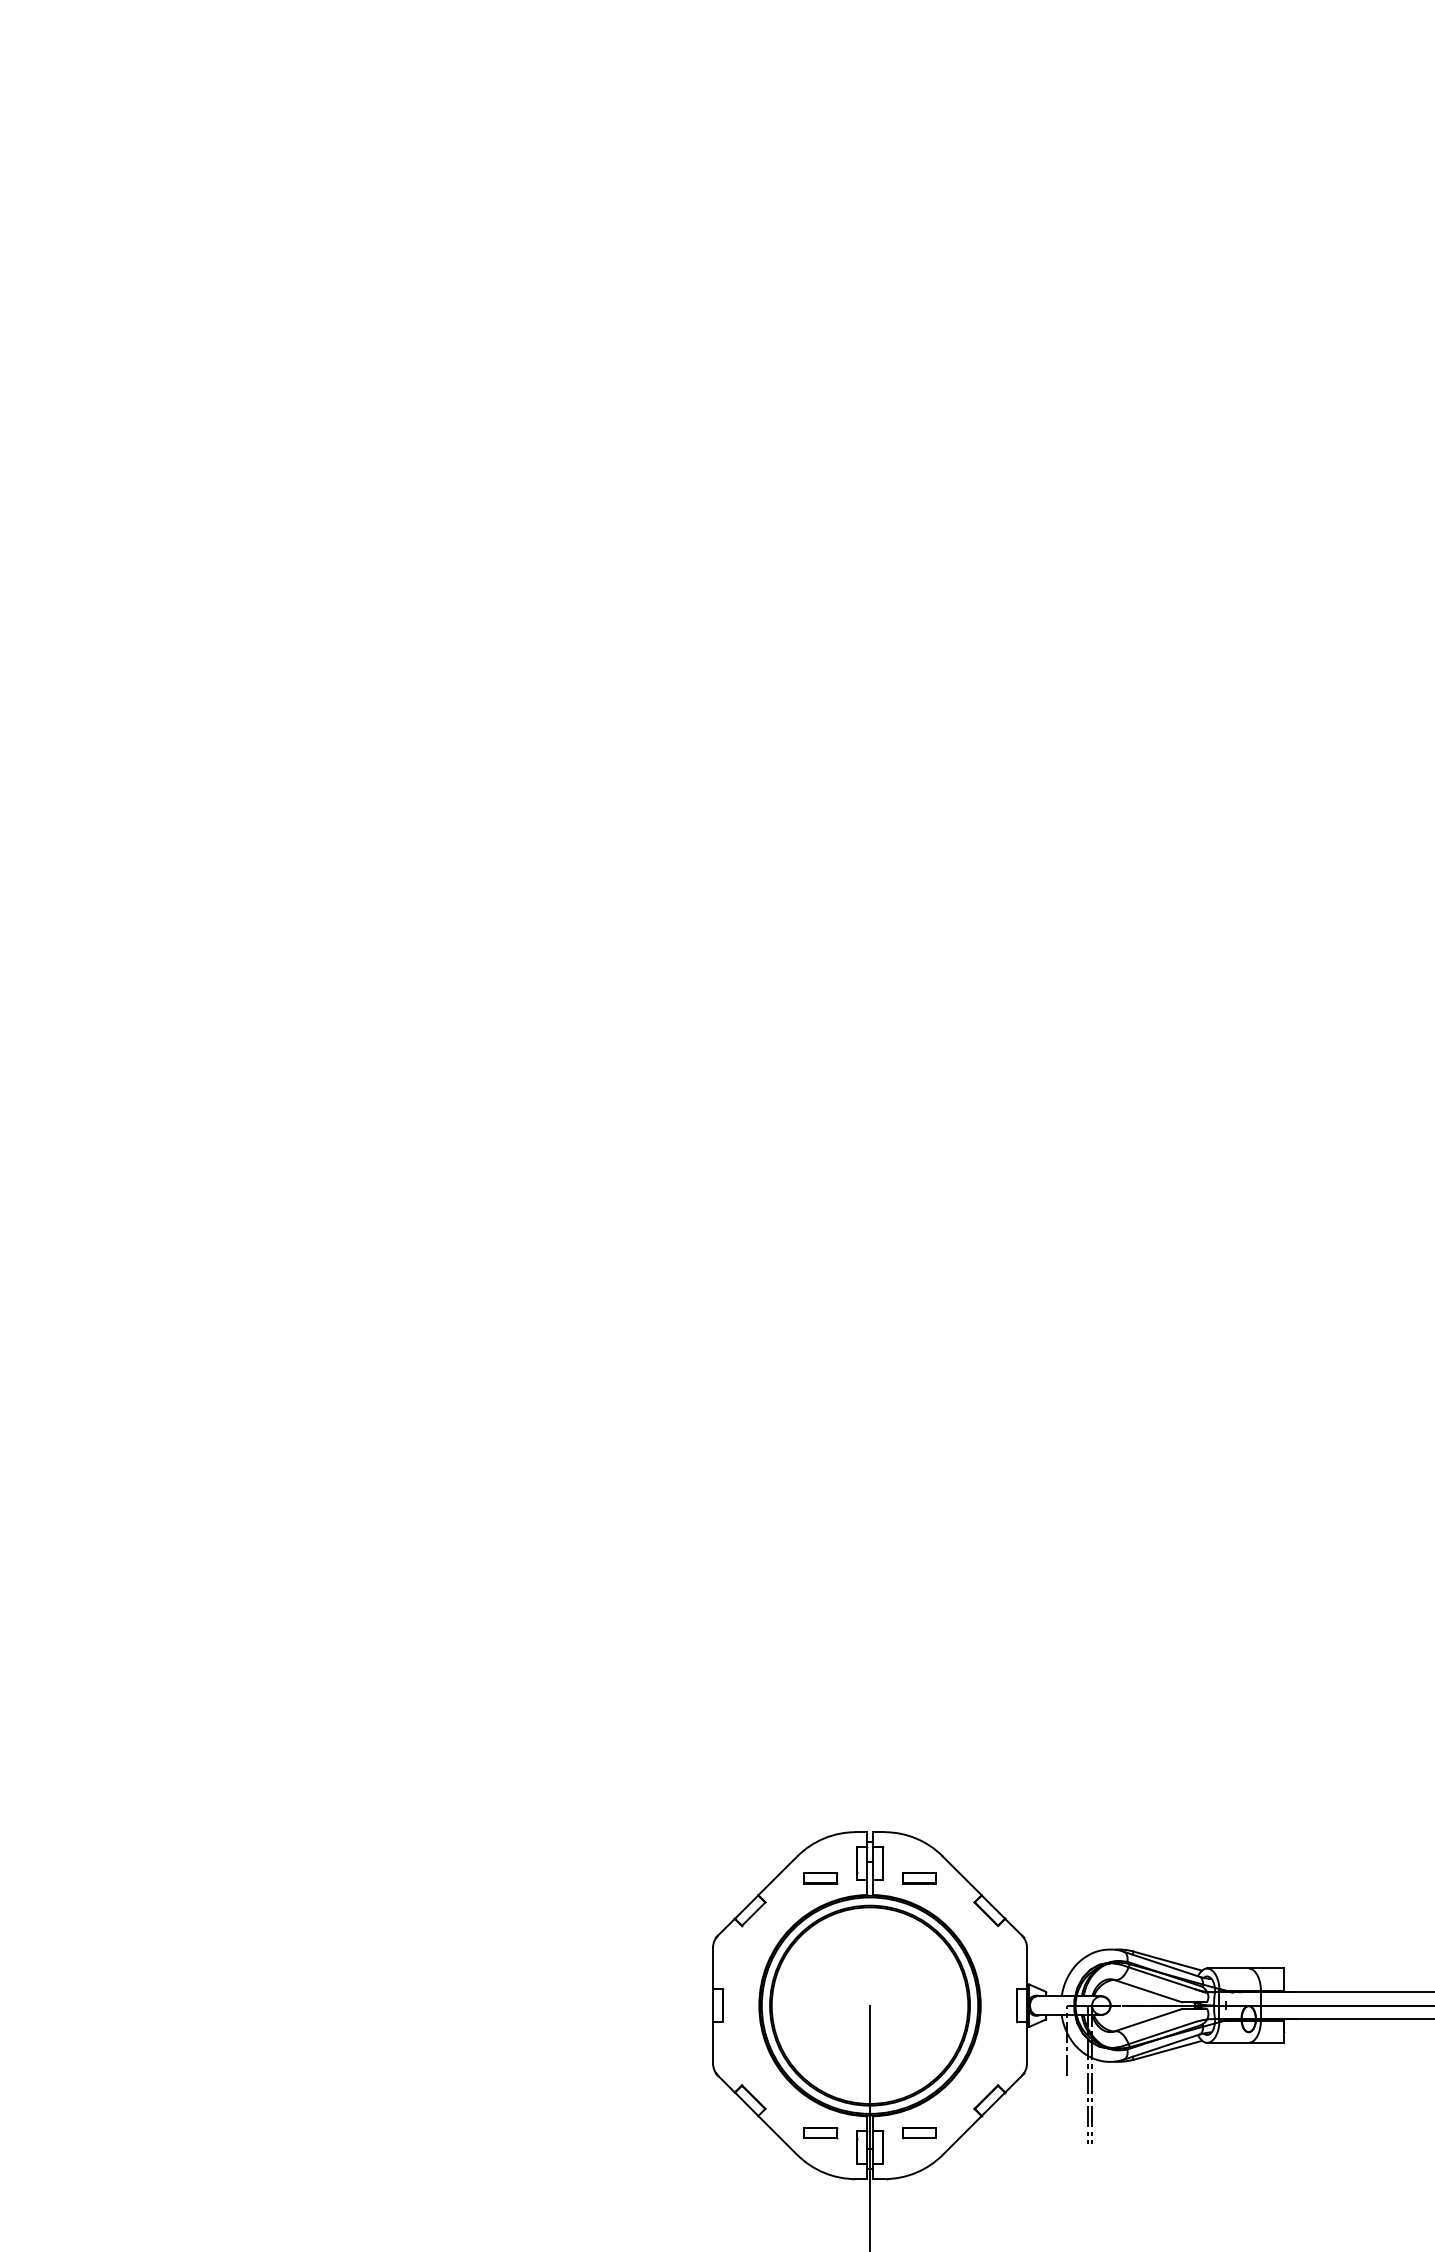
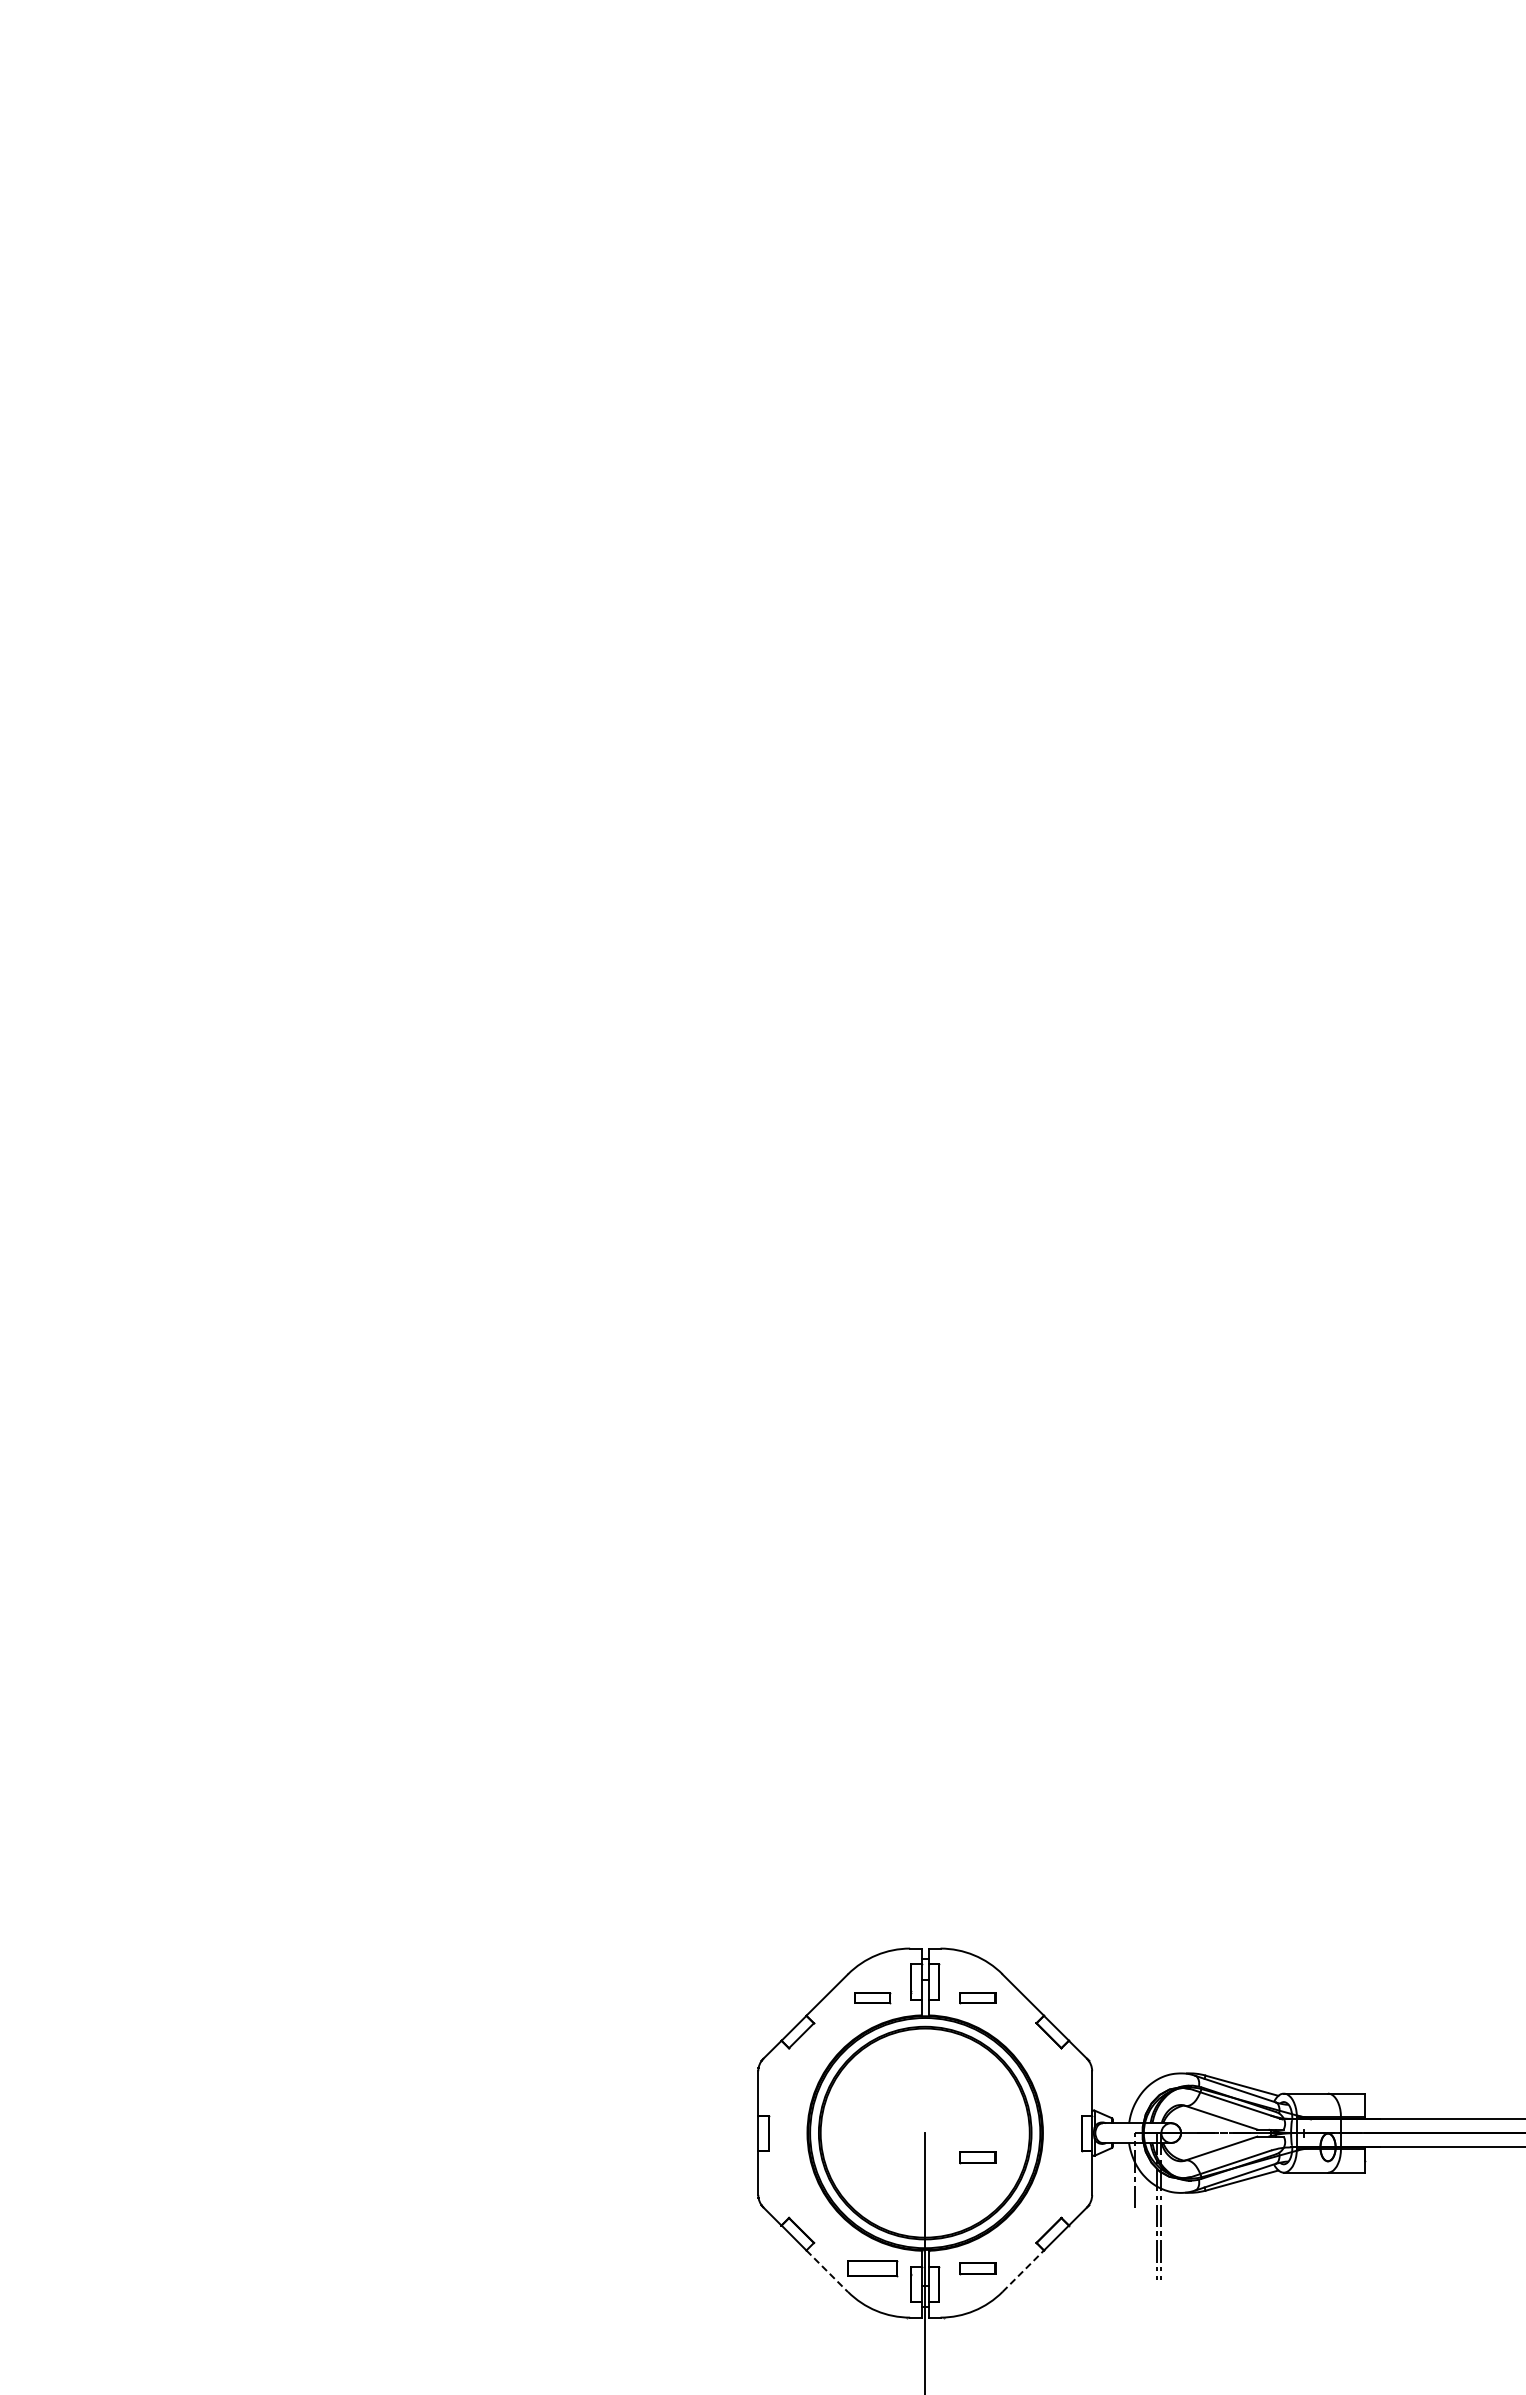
part: (919, 2028) -> (977, 2157), added
part: (820, 2132) -> (872, 2268), size x1.4
line: (962, 2134) -> (1023, 2270), solid -> dashed
line: (778, 2135) -> (827, 2271), solid -> dashed

